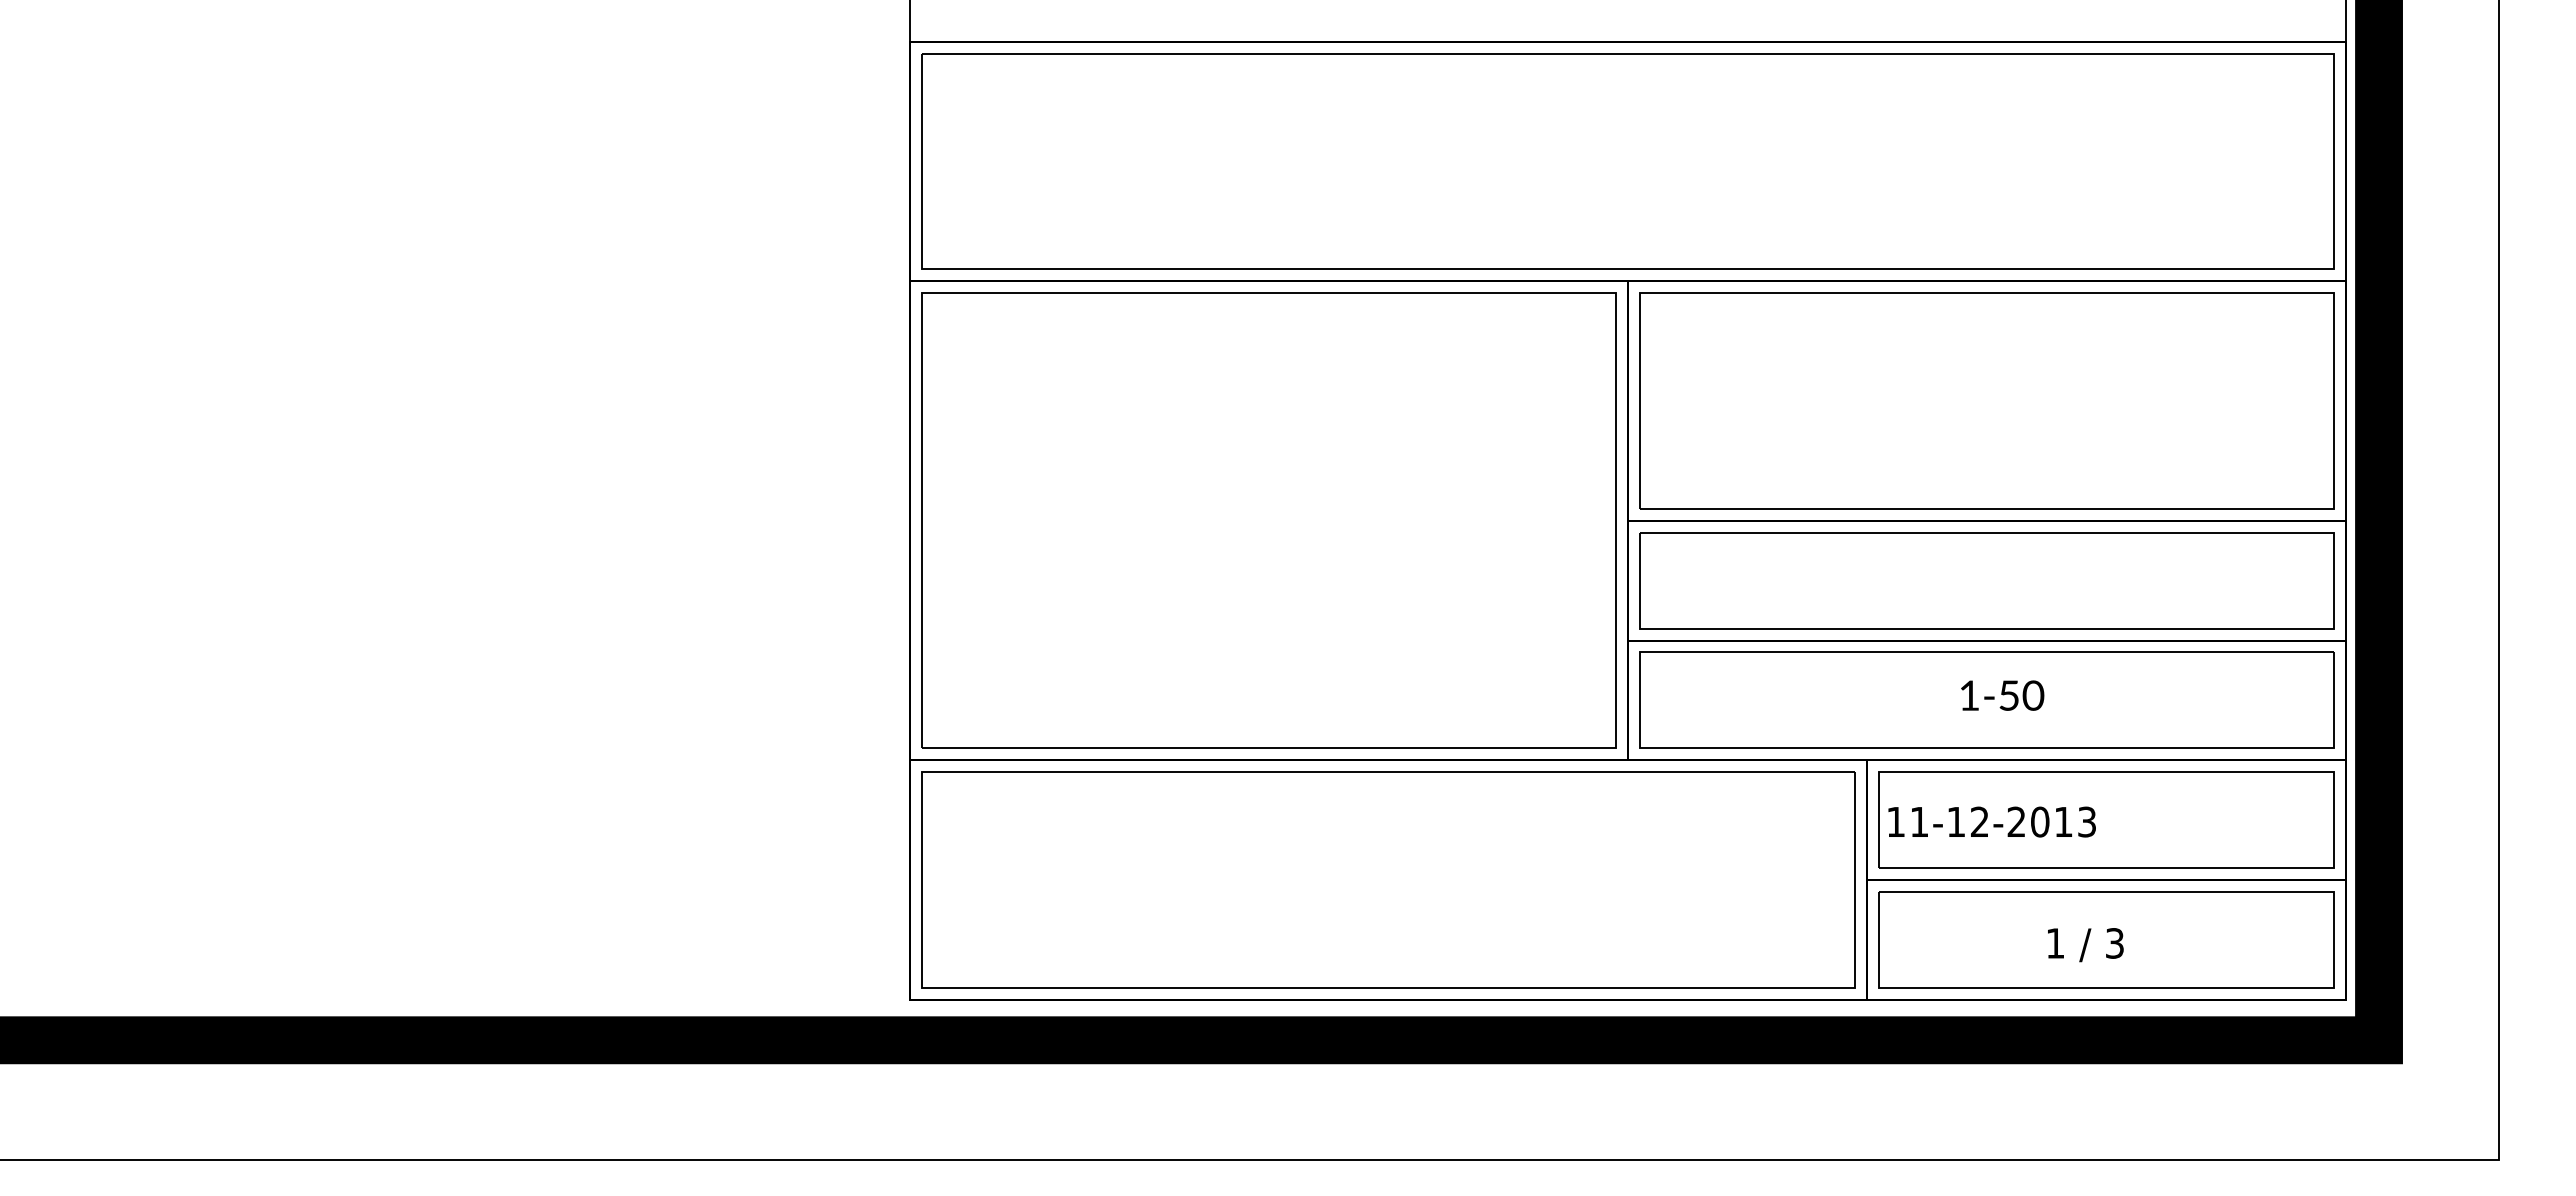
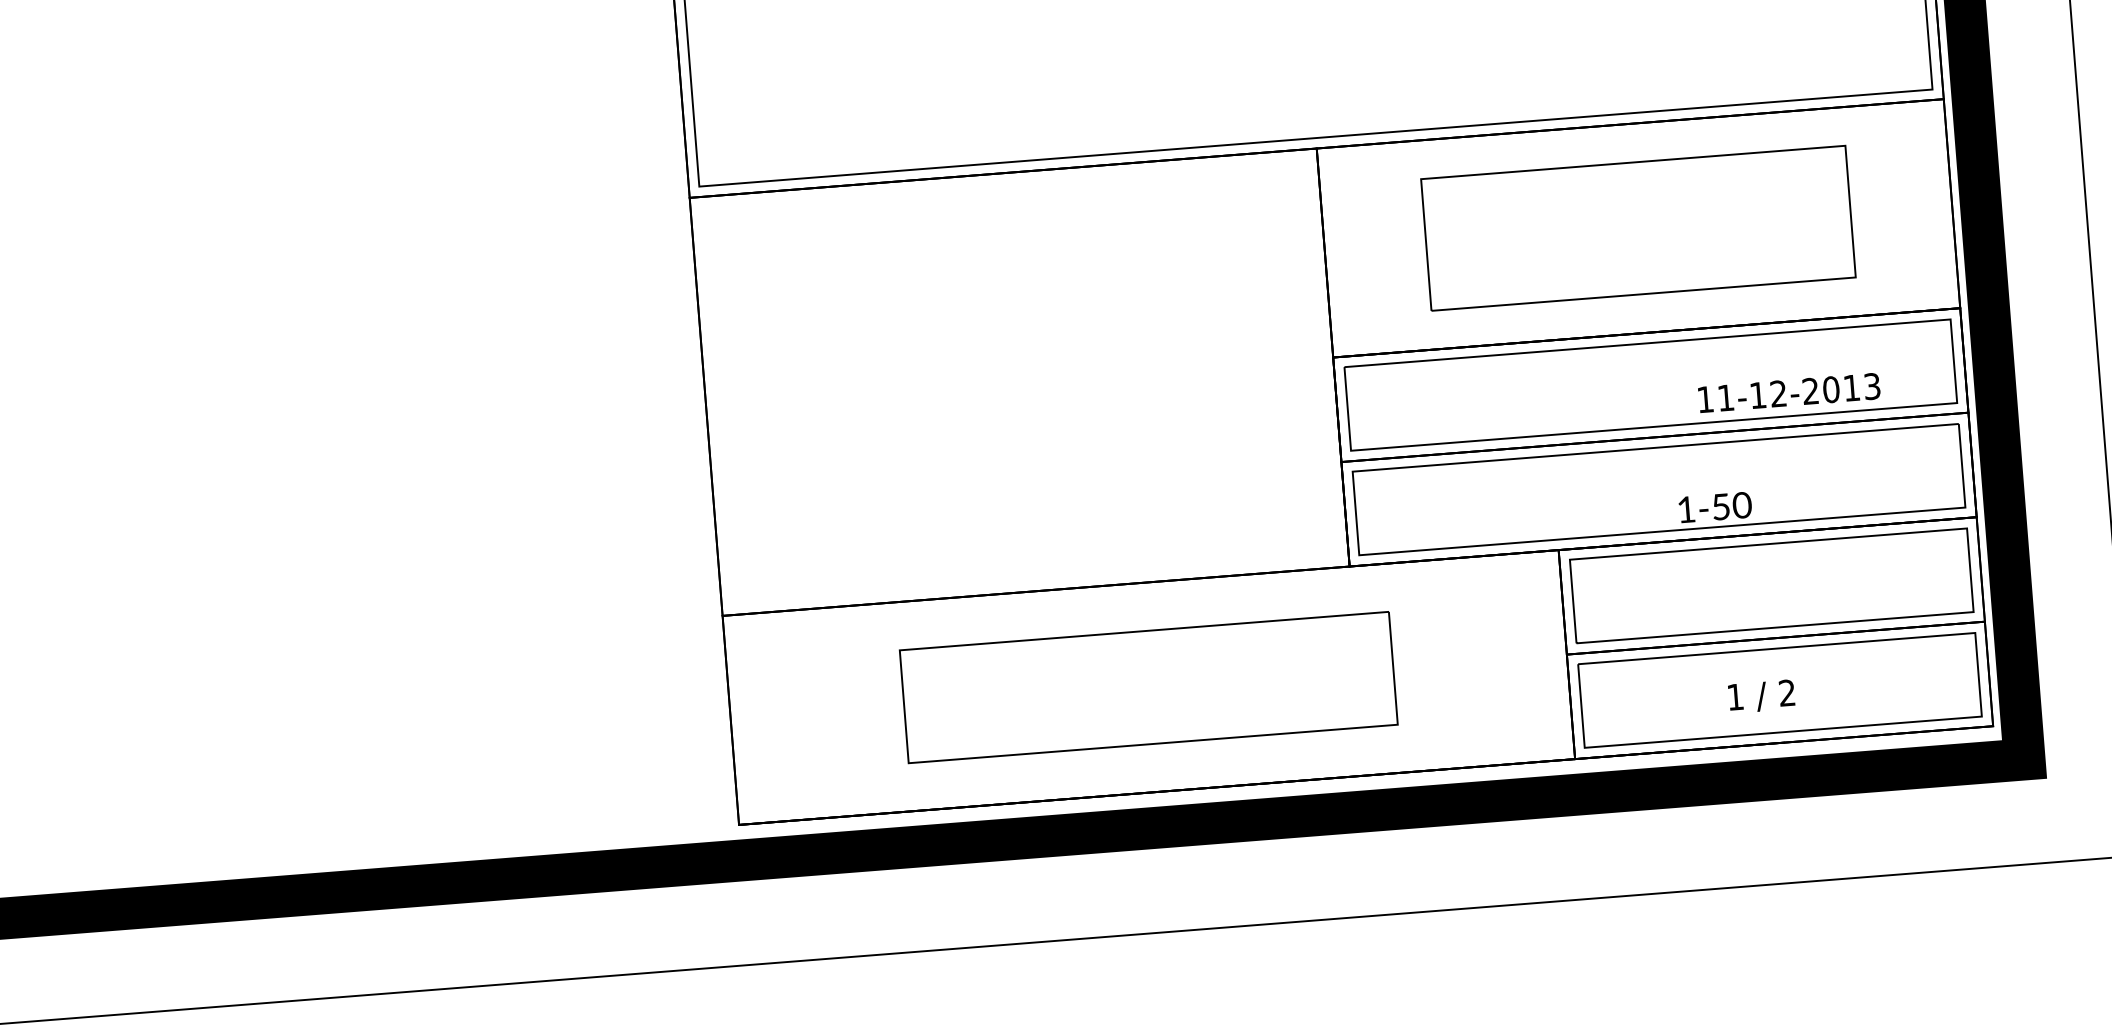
part: (1986, 400) -> (1637, 227), size x0.7
part: (1268, 520) -> (1019, 381), removed
text: (2002, 695) -> (1715, 507), moved
text: (1991, 821) -> (1788, 392), moved
part: (1388, 879) -> (1148, 687), size x0.6
text: (2114, 943) -> (1786, 693), 3 -> 2

